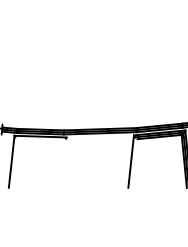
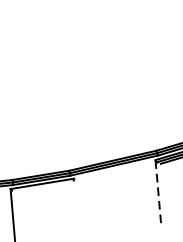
line: (131, 162) -> (158, 193), solid -> dashed

